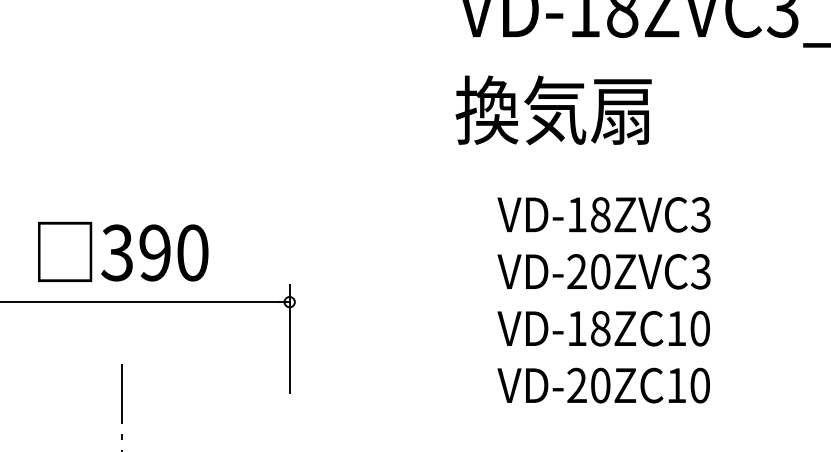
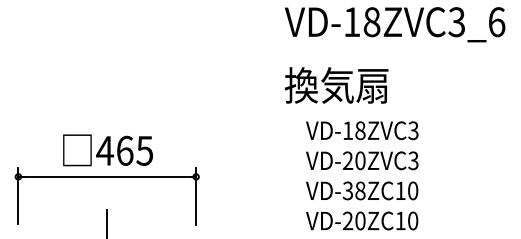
text: (553, 110) -> (336, 85), moved
text: (154, 252) -> (124, 150), 390 -> 465
text: (576, 327) -> (347, 190), VD-18ZC10 -> VD-38ZC10

